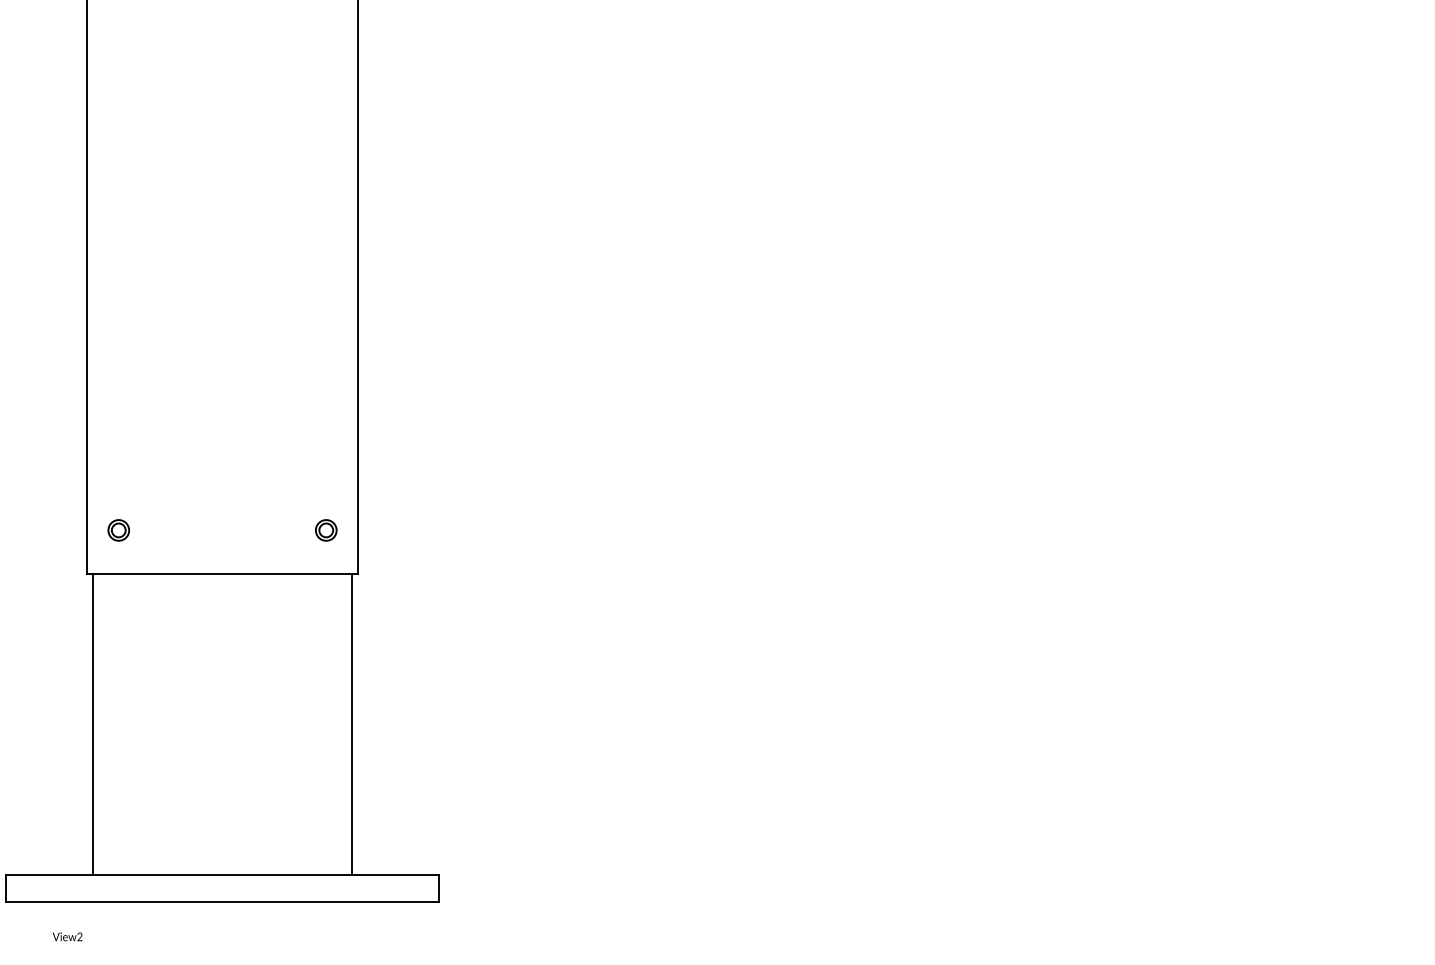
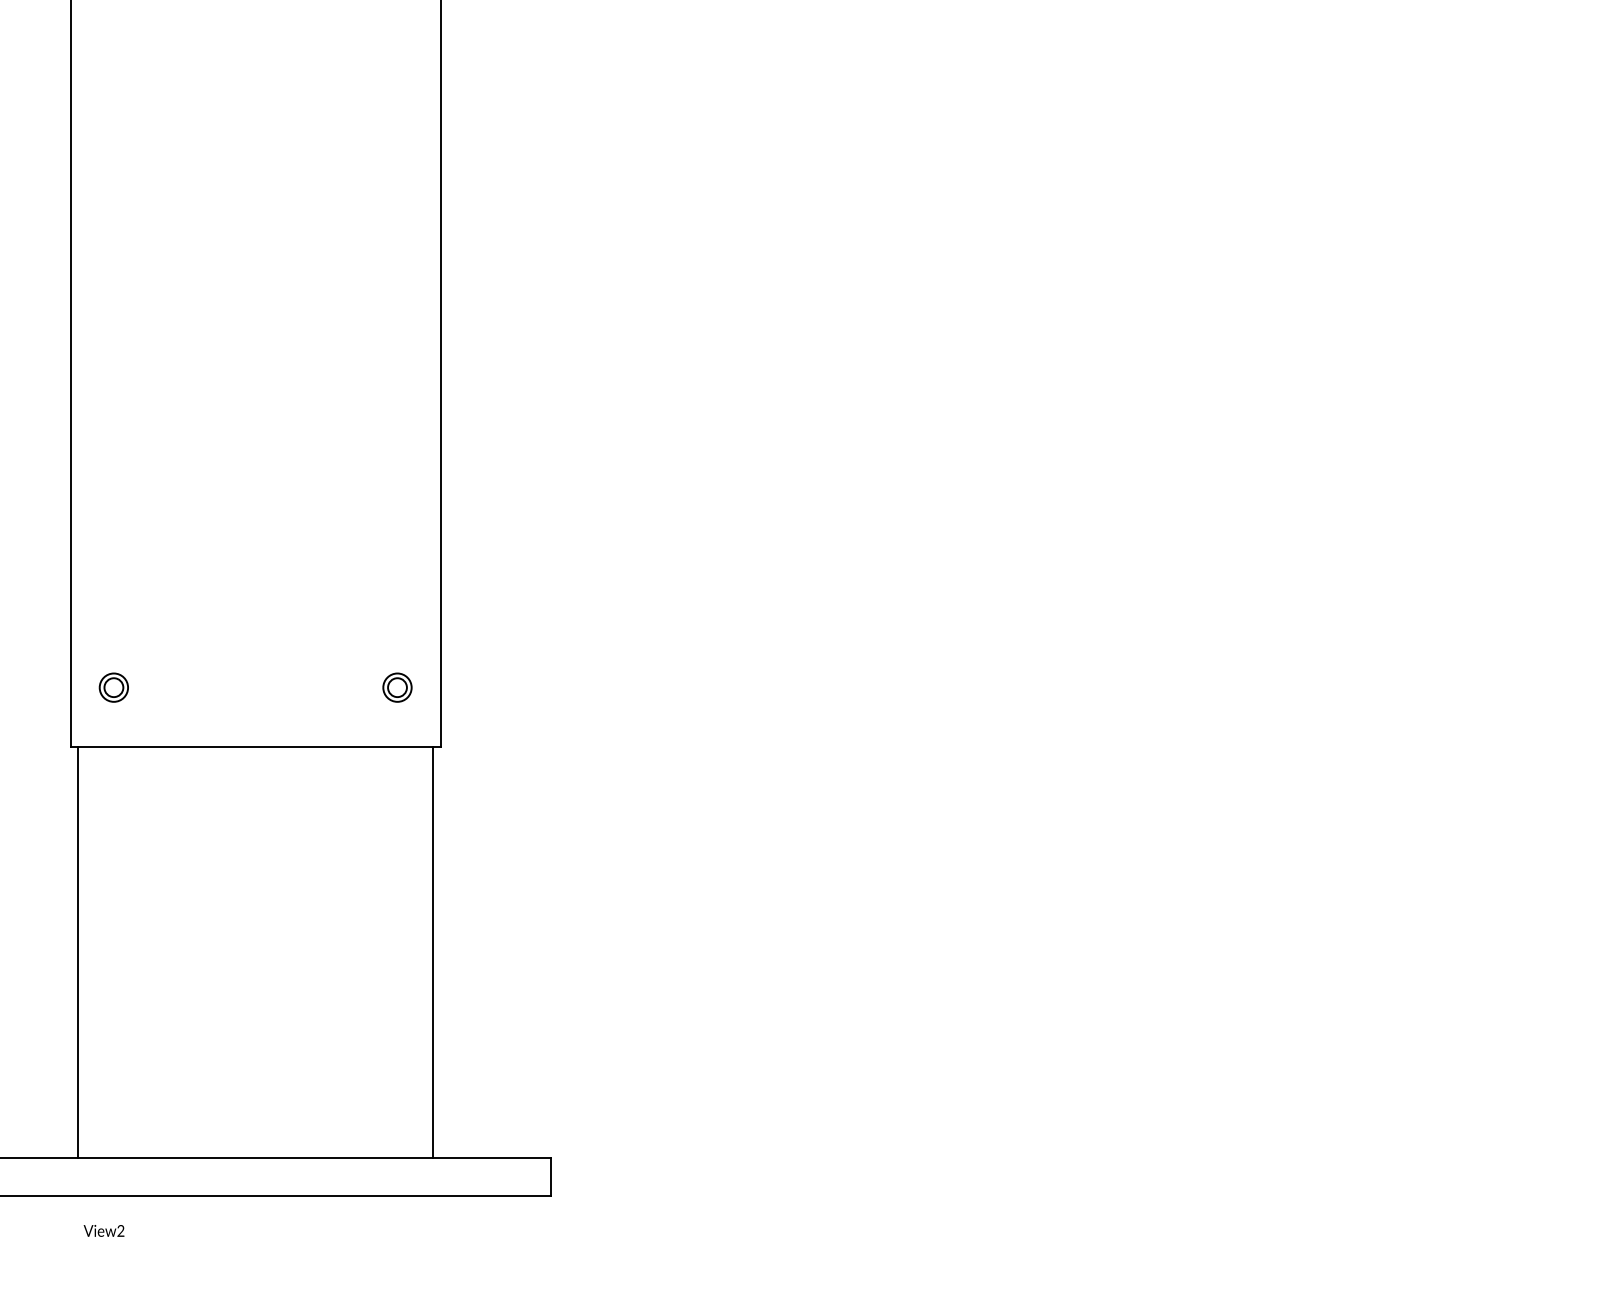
text: (67, 936) -> (103, 1230), moved

